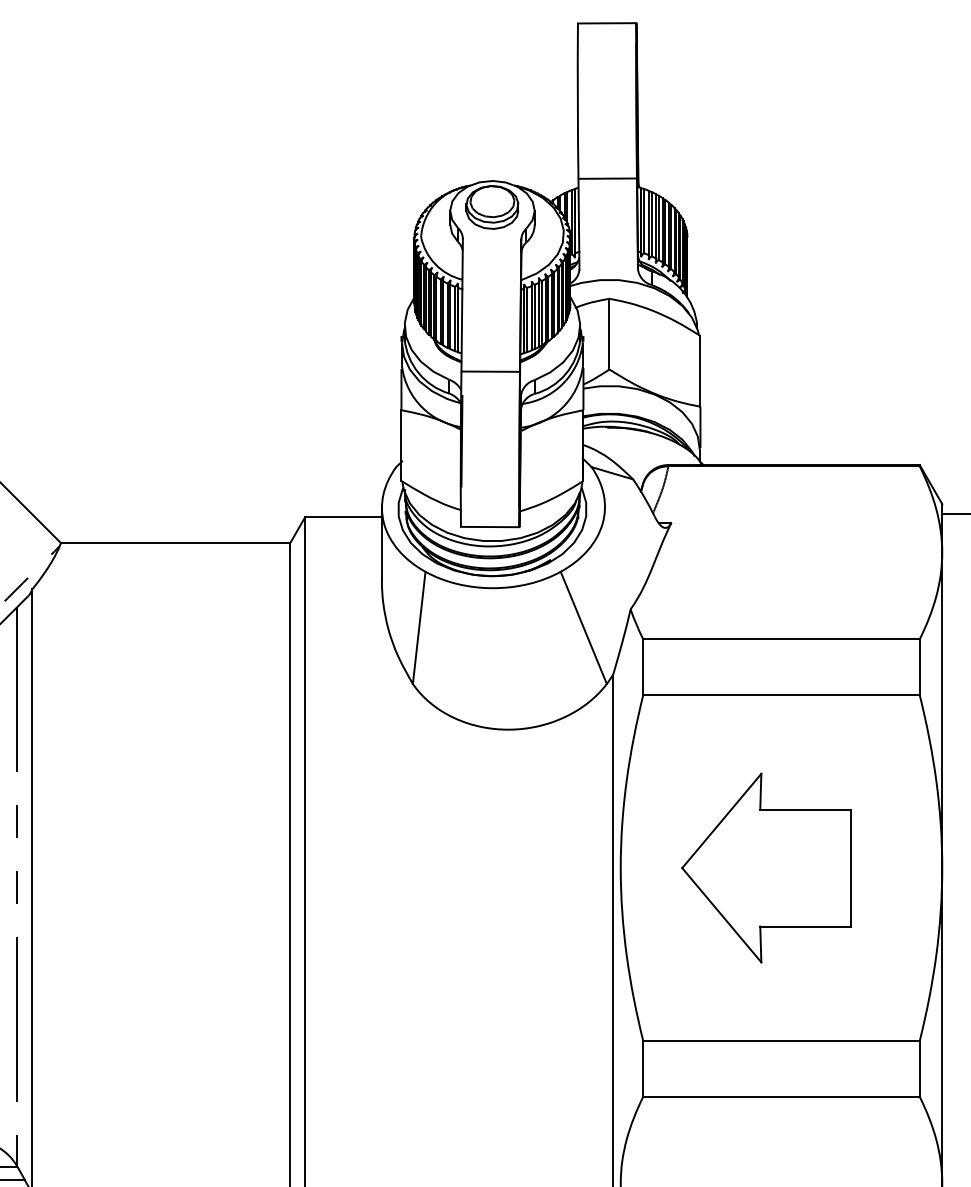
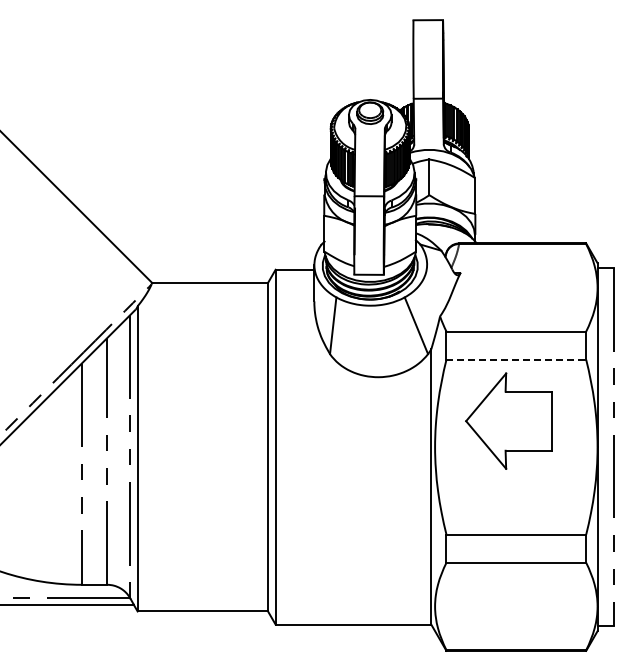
line: (781, 694) -> (516, 359), solid -> dashed
part: (765, 866) -> (508, 420), moved

